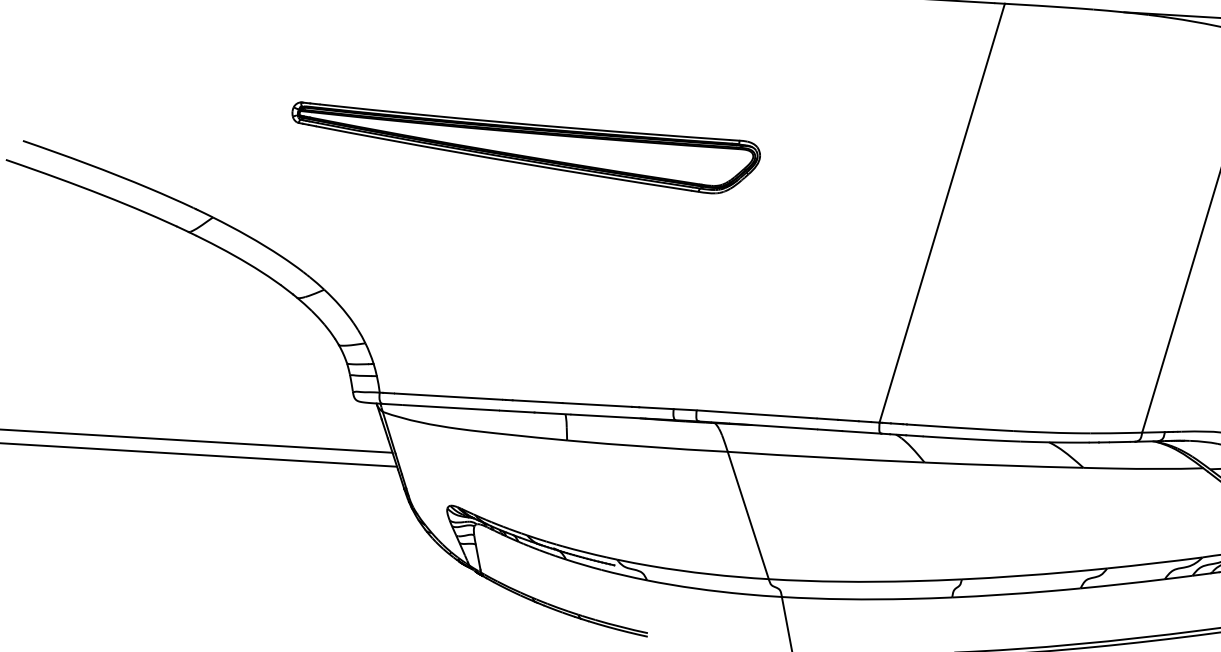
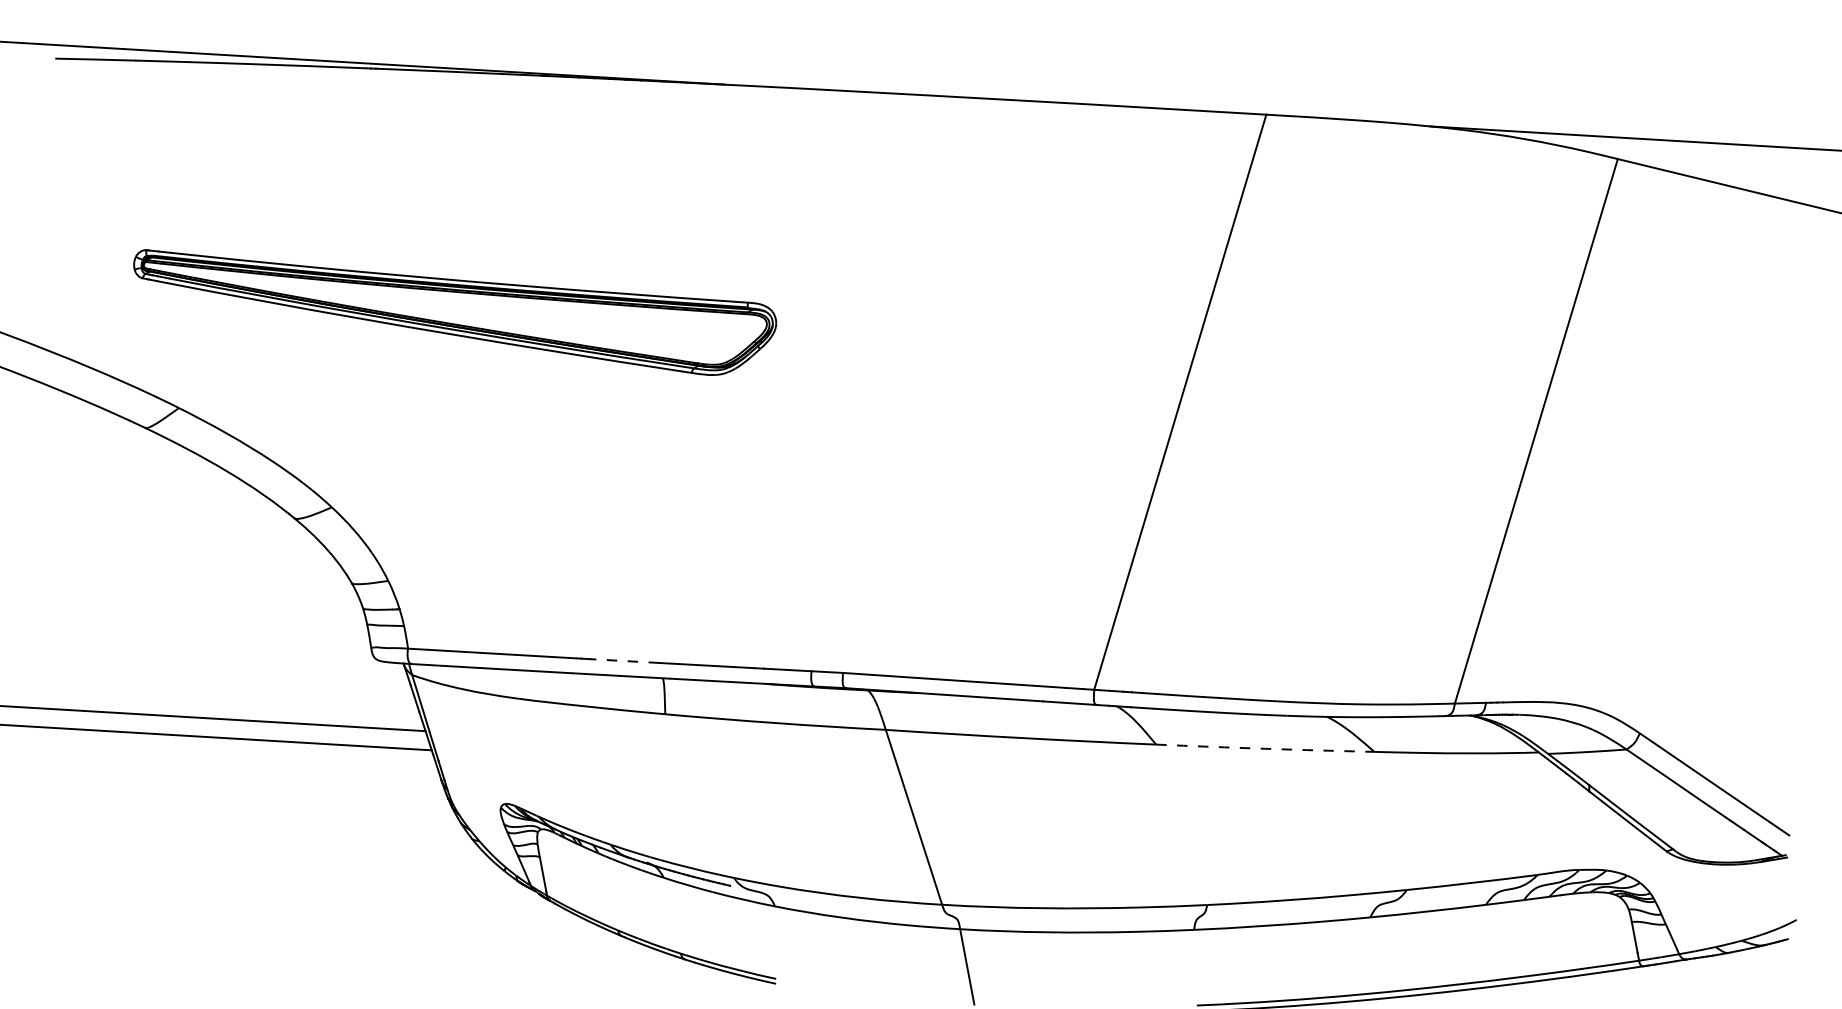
part: (526, 147) -> (455, 312), moved
line: (537, 402) -> (624, 661), solid -> dashed
arc: (1004, 465) -> (1265, 748), solid -> dashed

